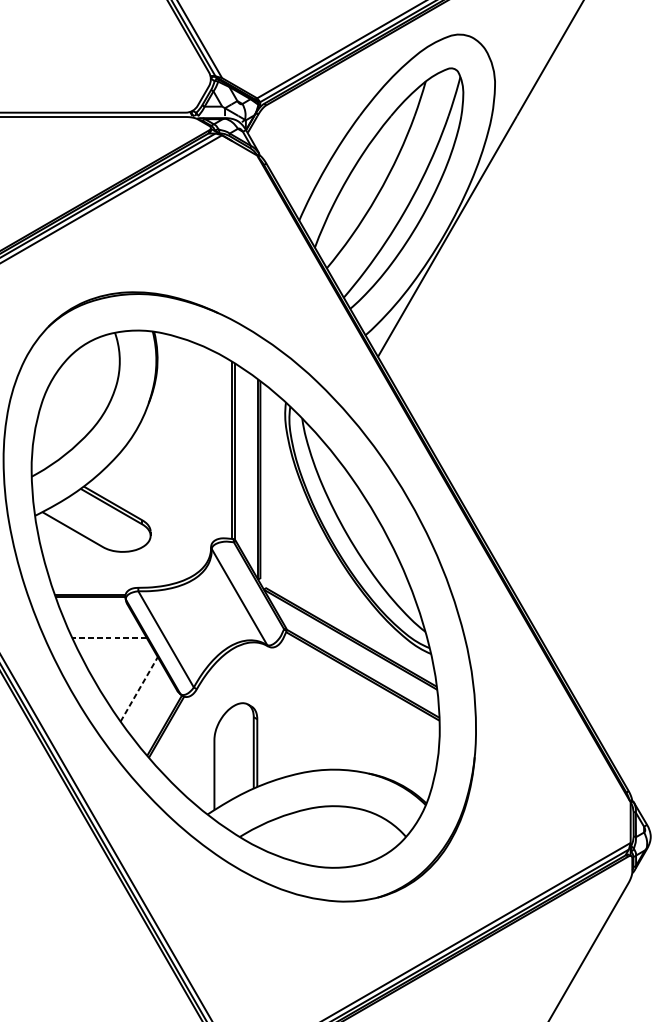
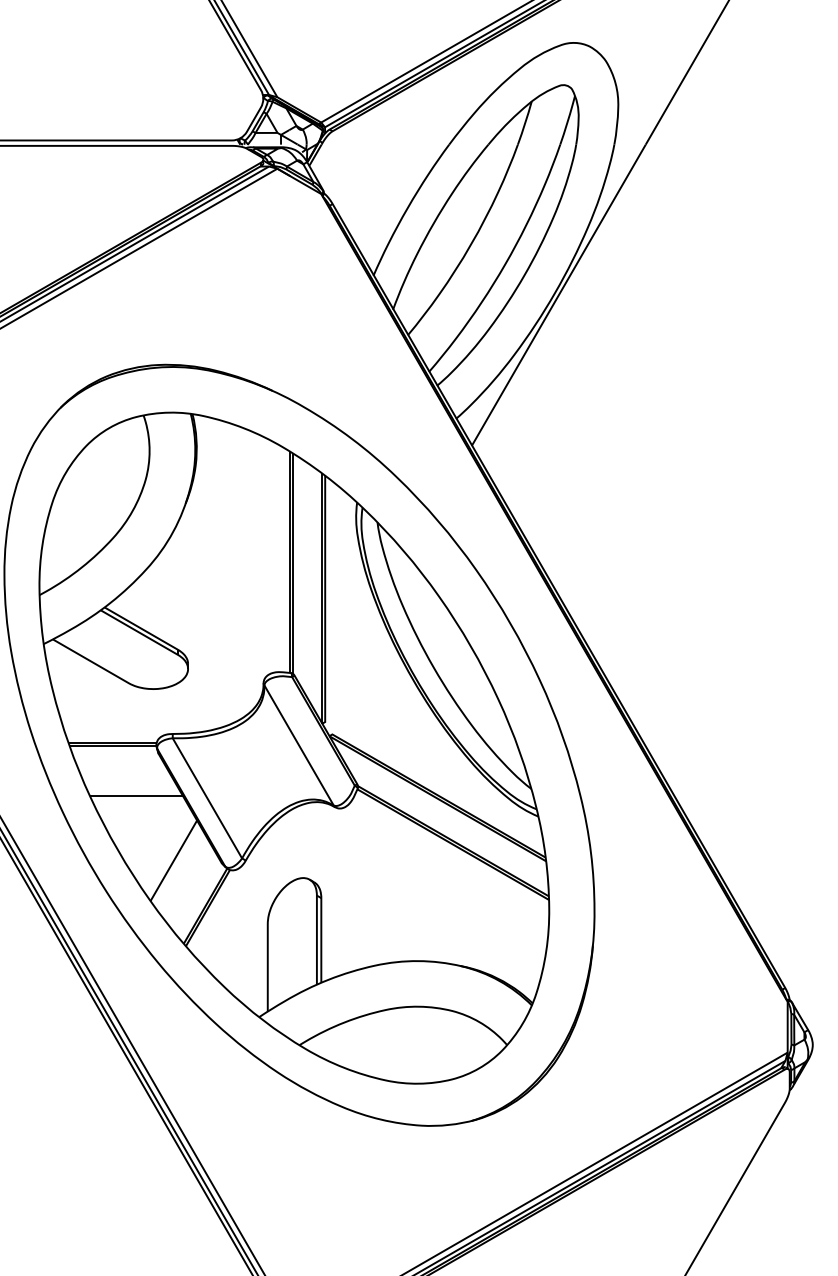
line: (109, 637) -> (136, 796), dashed -> solid
line: (138, 689) -> (173, 860), dashed -> solid

